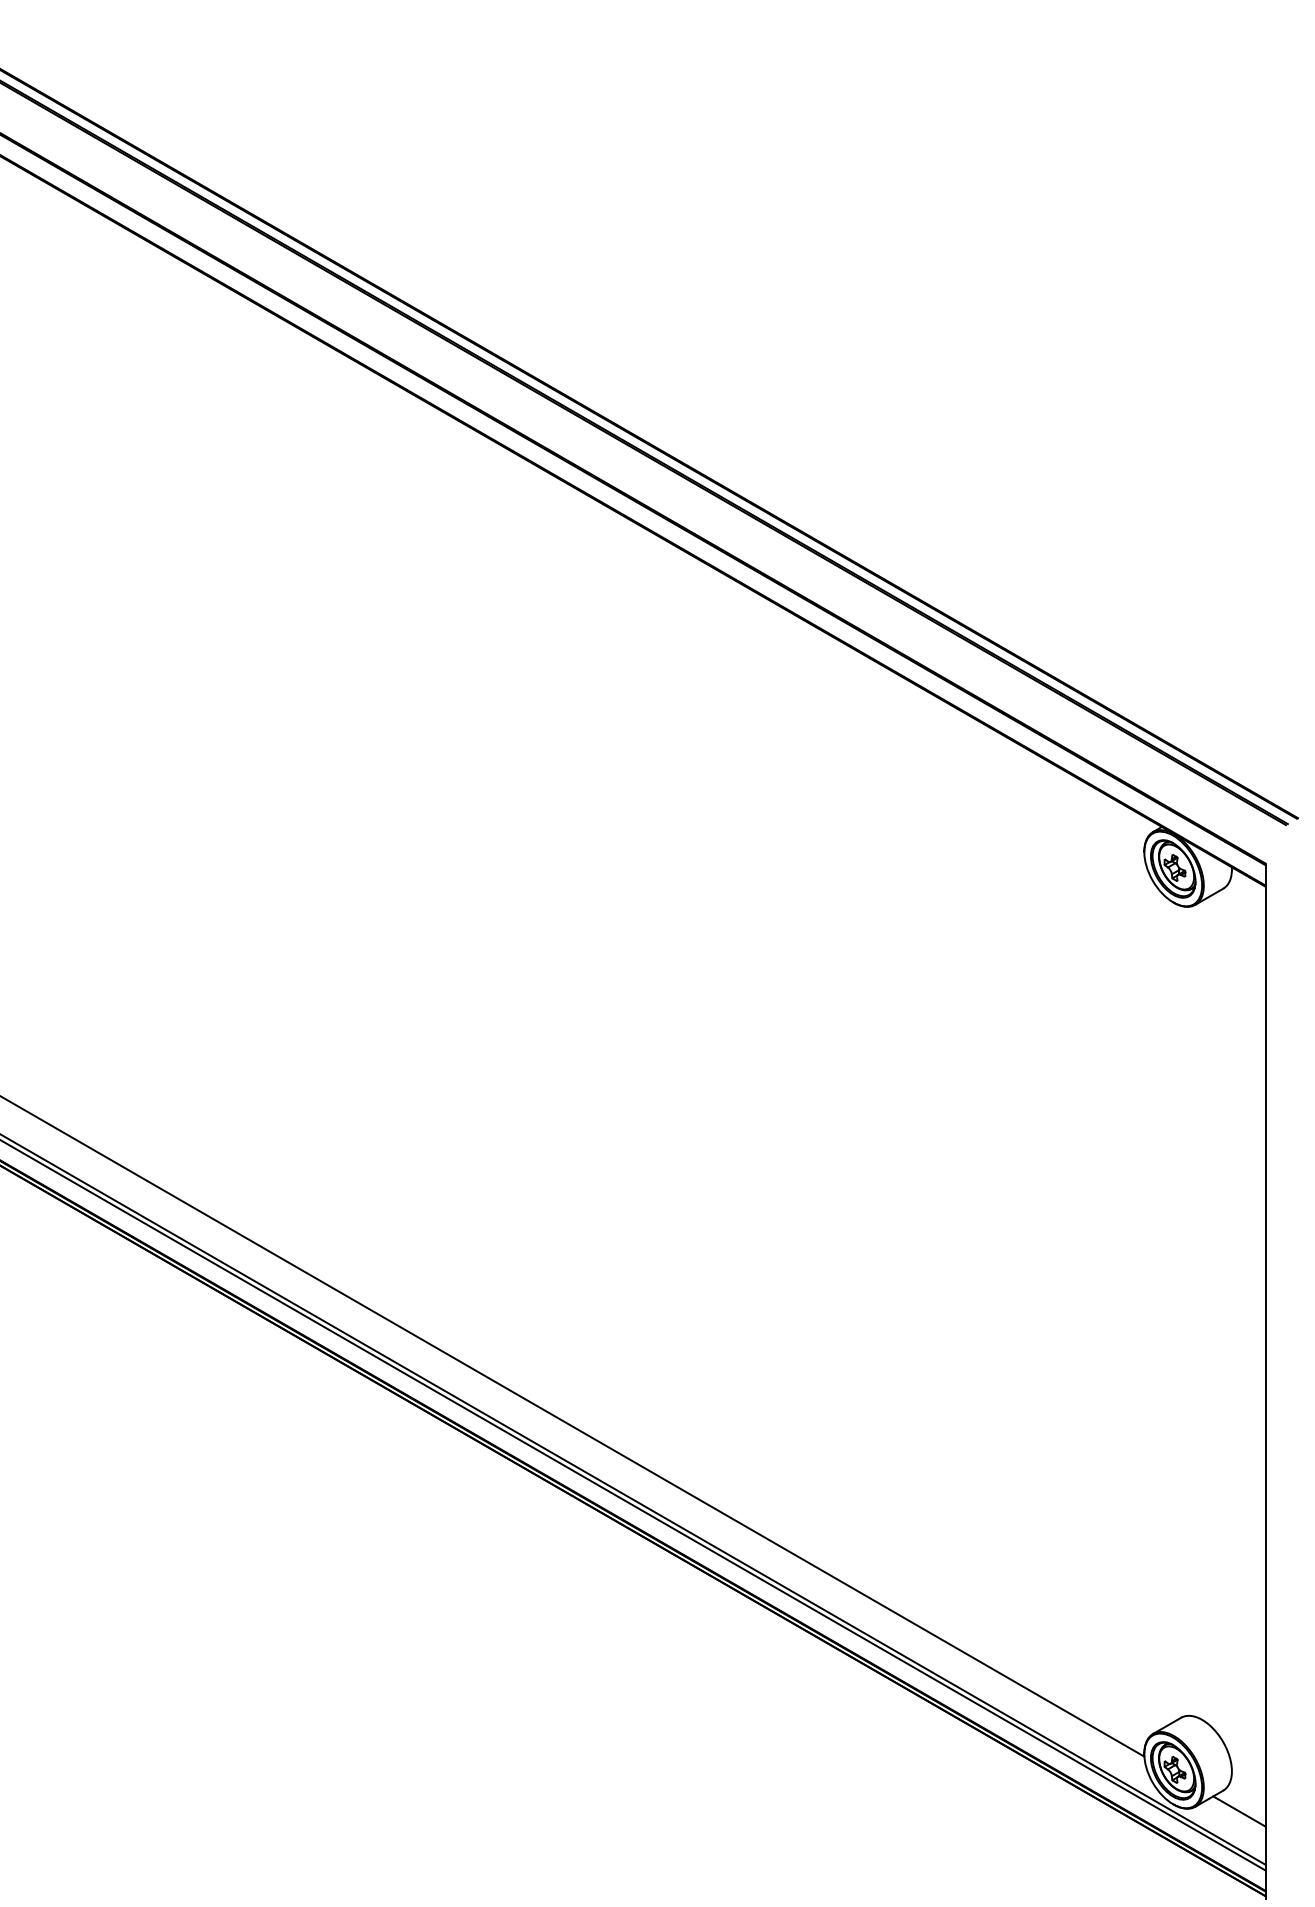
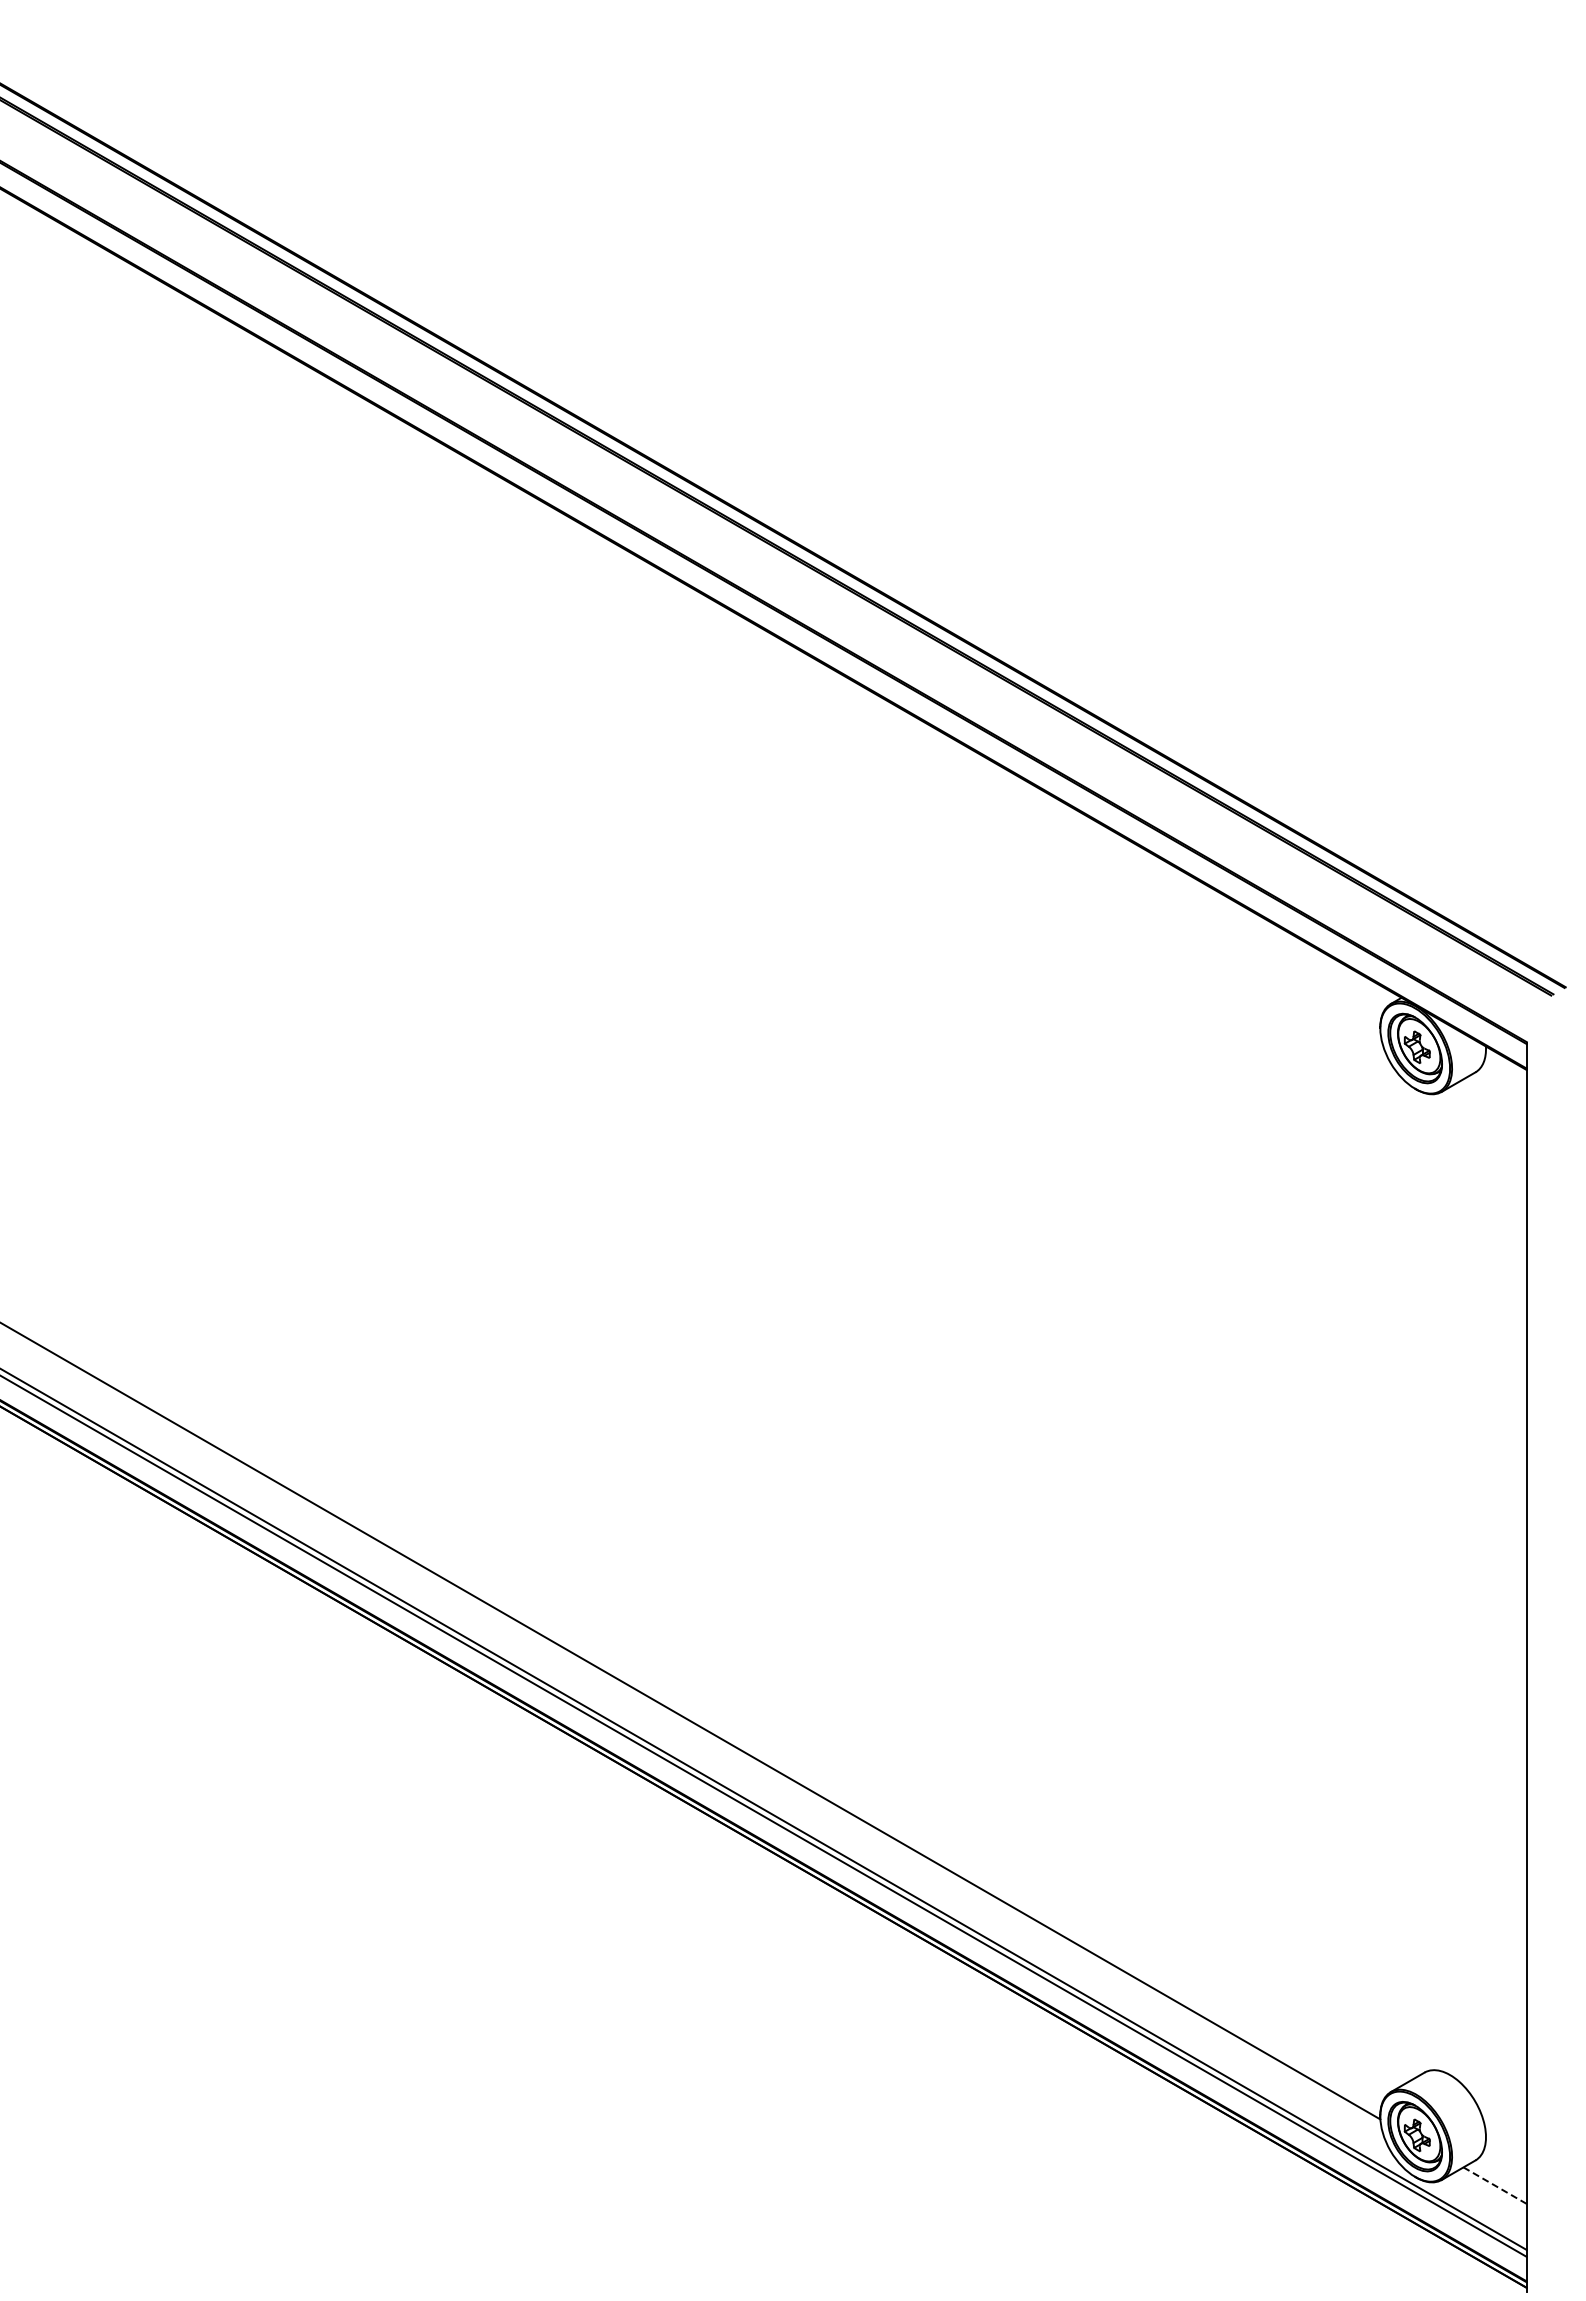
line: (1238, 1811) -> (1494, 2185), solid -> dashed

